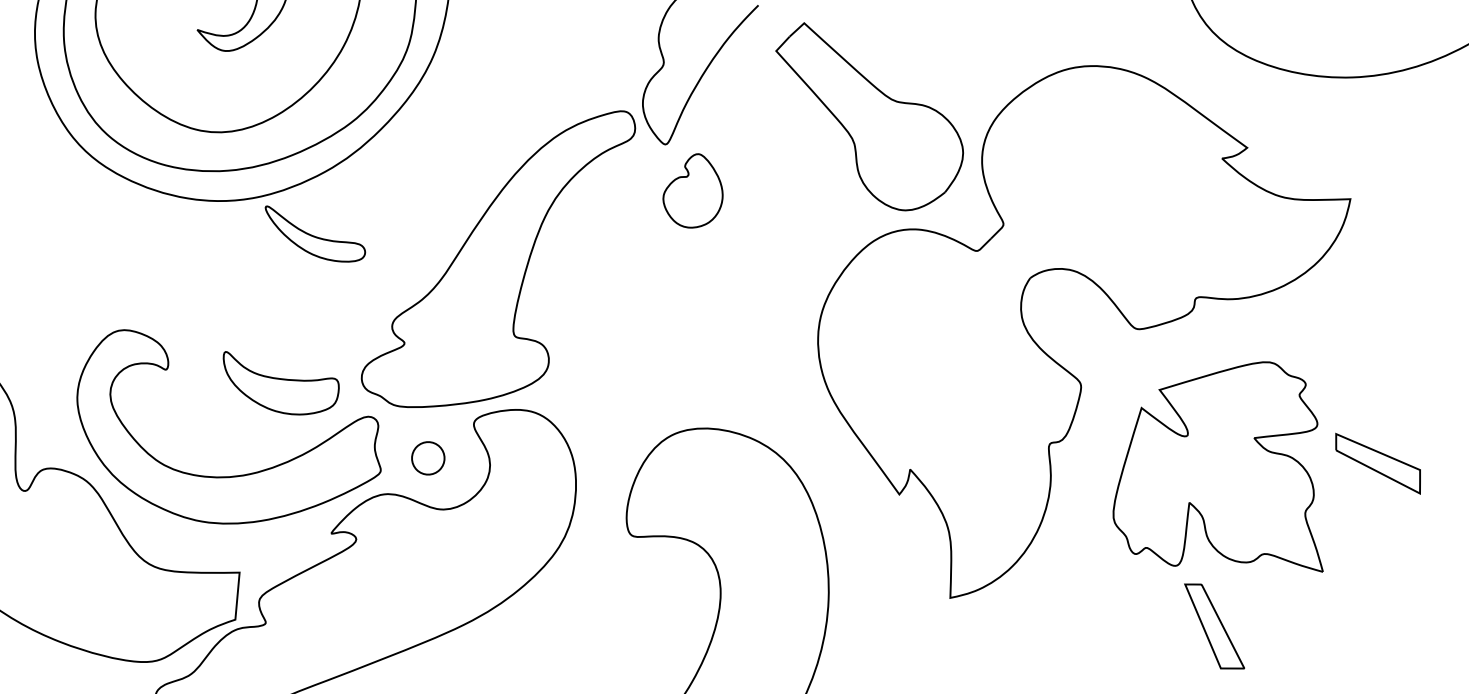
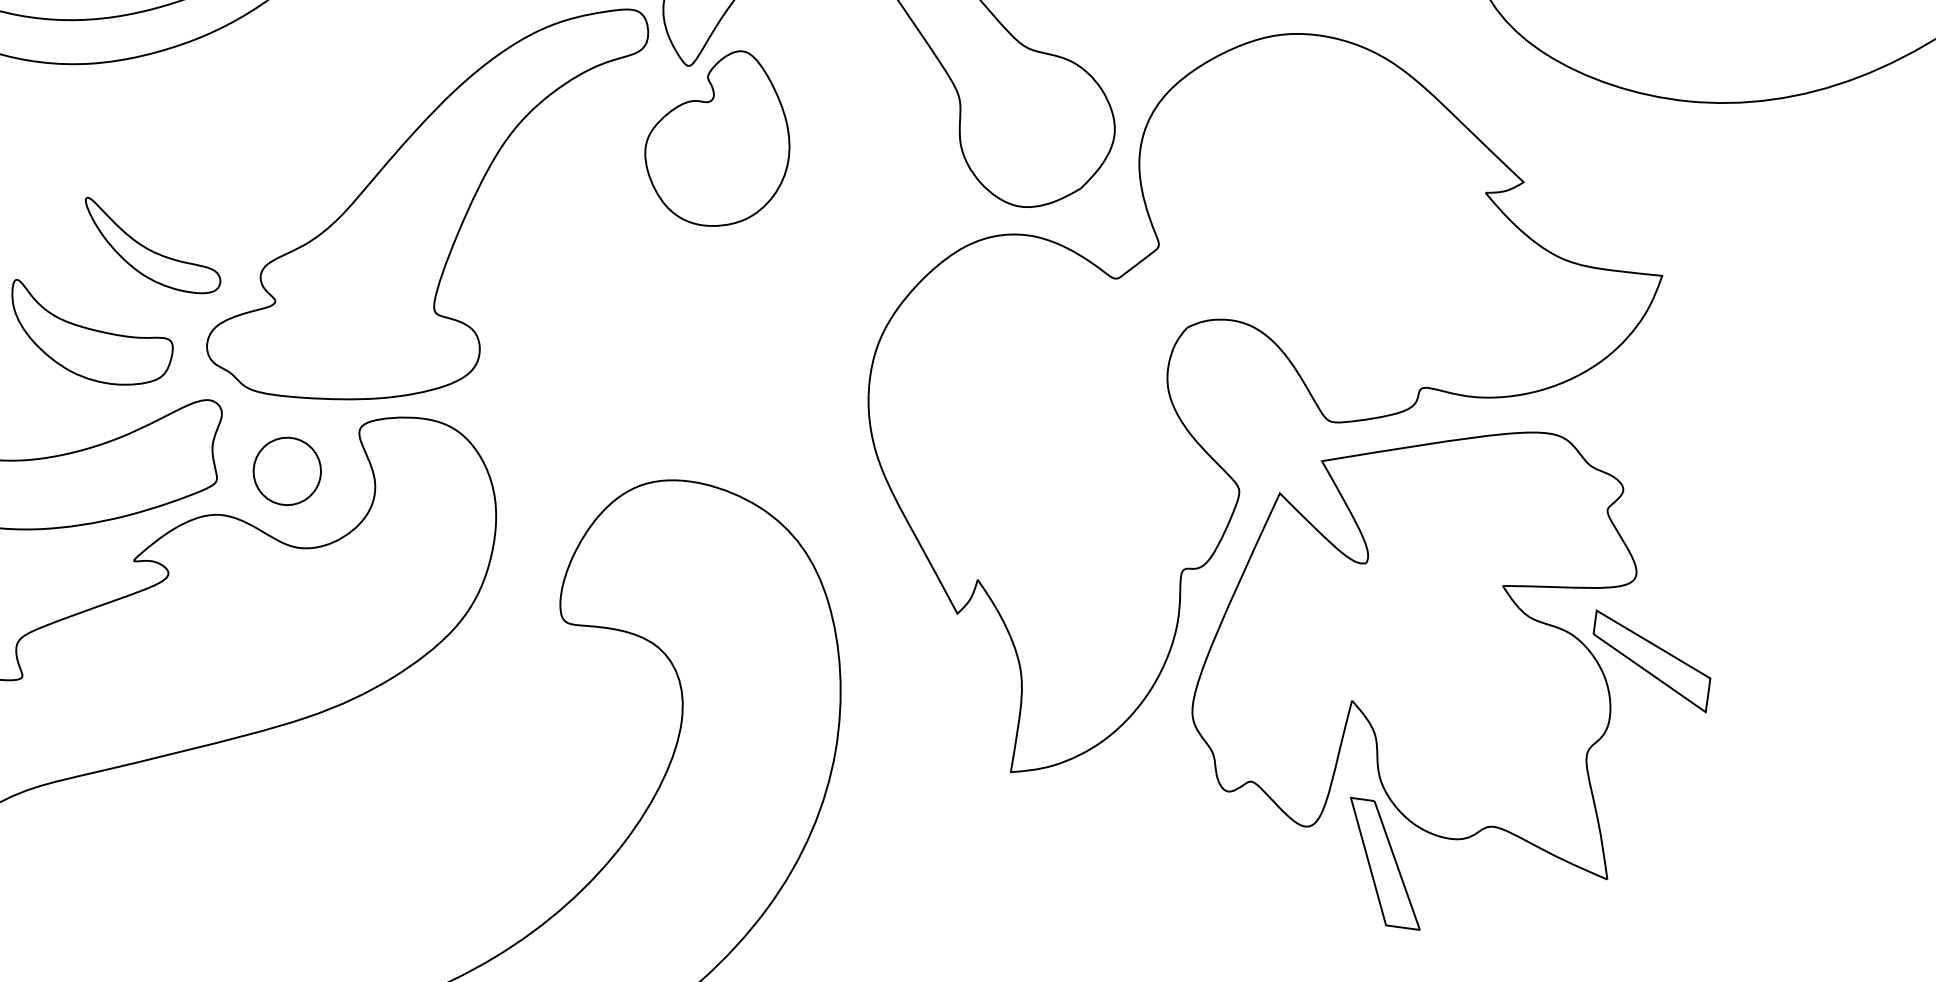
part: (692, 190) -> (718, 137), size x1.67
part: (315, 233) -> (152, 246), moved
part: (428, 458) -> (287, 471), size x1.43
part: (1217, 466) -> (1419, 634), size x1.43

